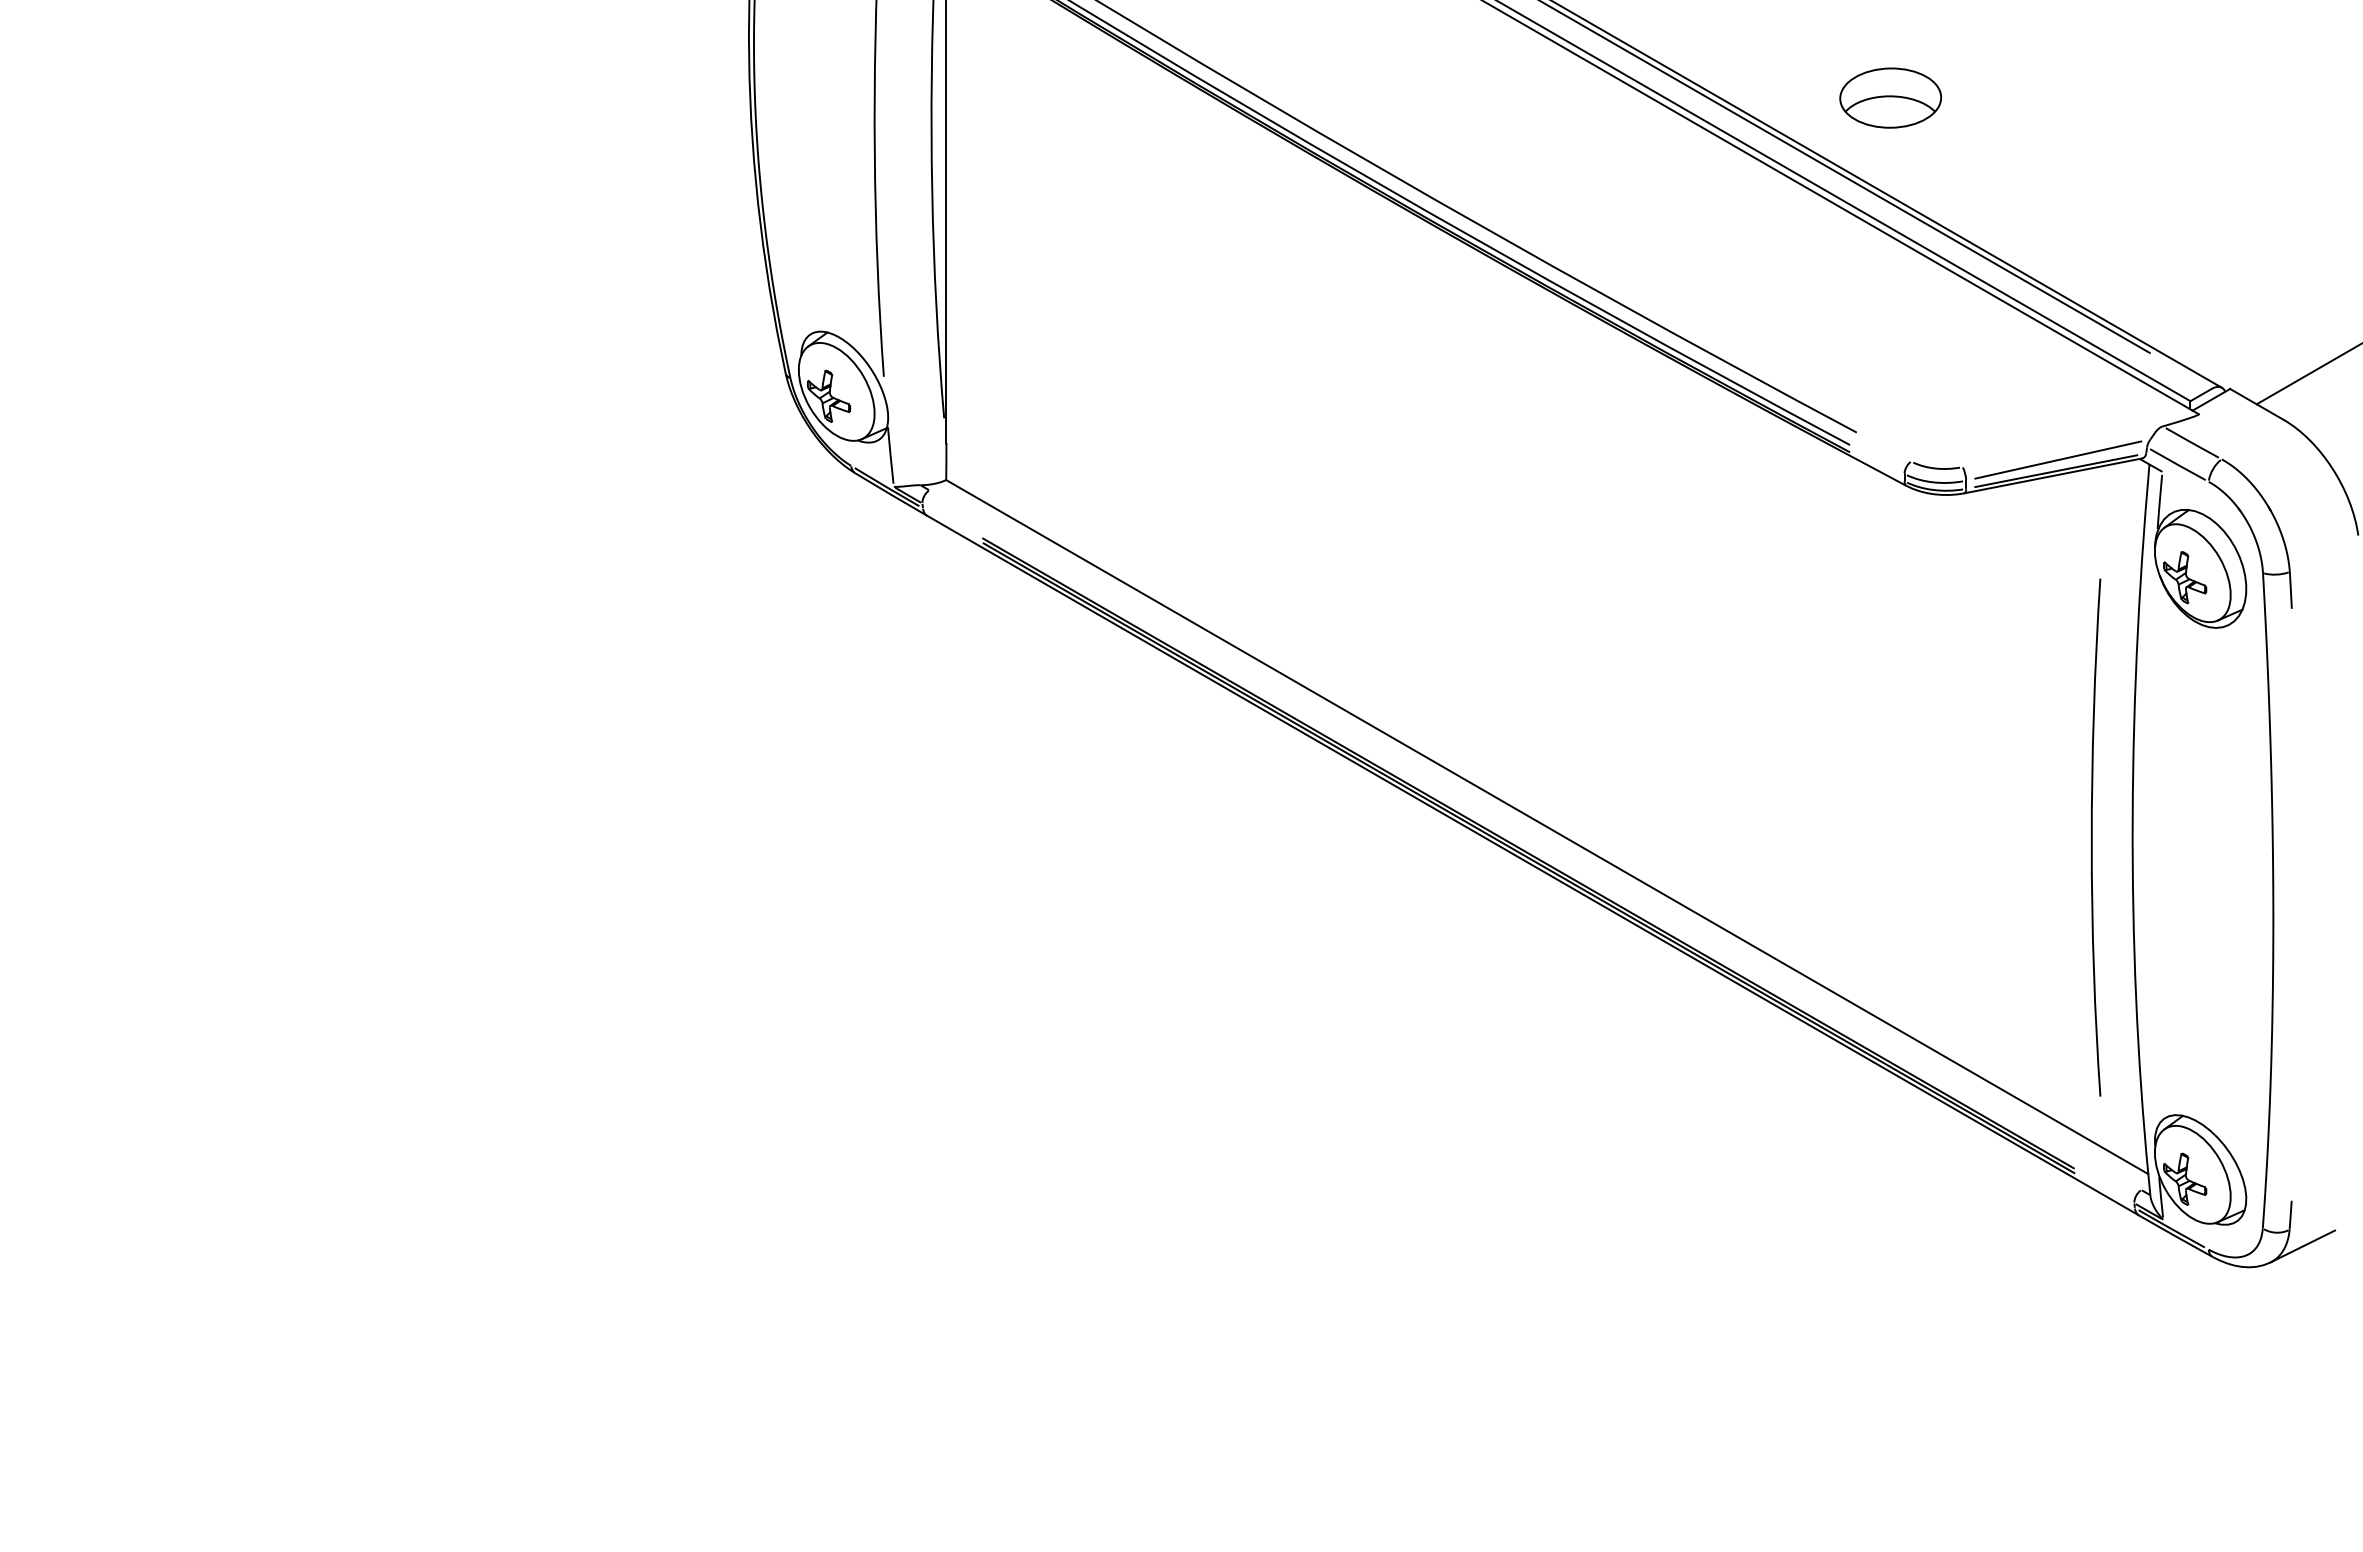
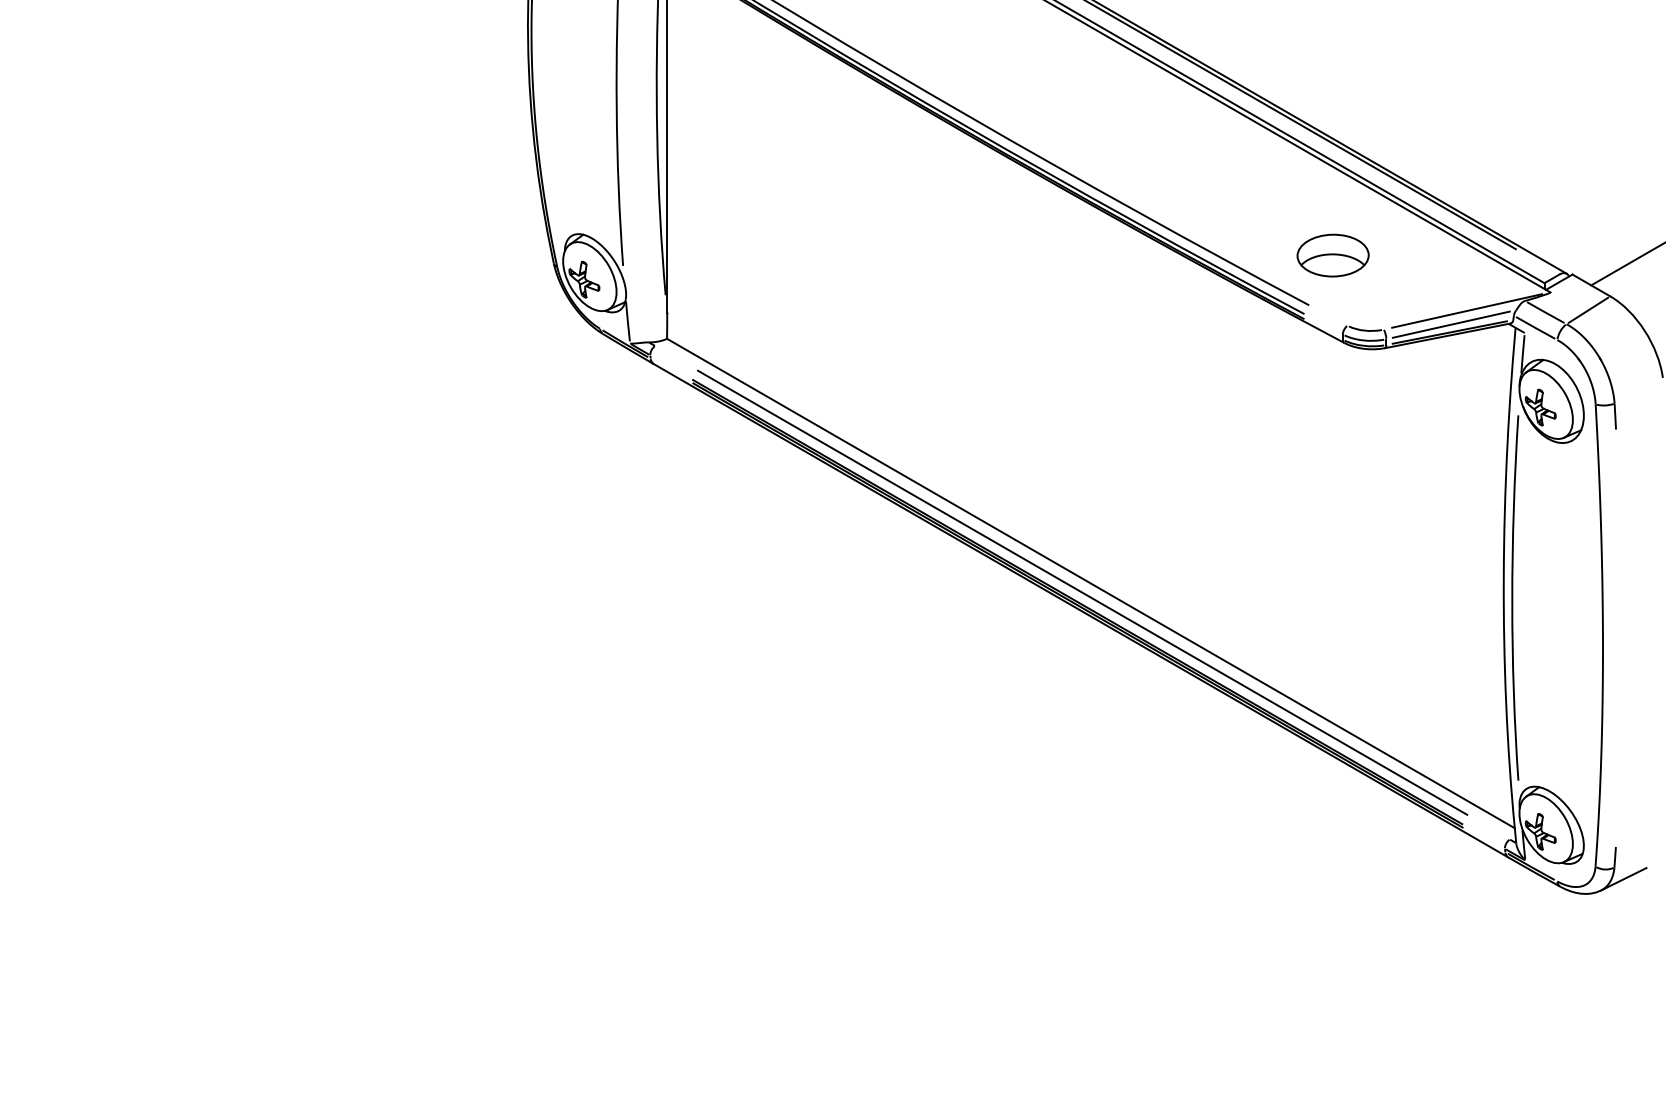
part: (1890, 97) -> (1332, 255), moved
line: (2252, 439) -> (1588, 310), added
line: (2080, 440) -> (1466, 310), added
curve: (2092, 837) -> (1512, 597), moved
line: (1535, 840) -> (1082, 592), added

